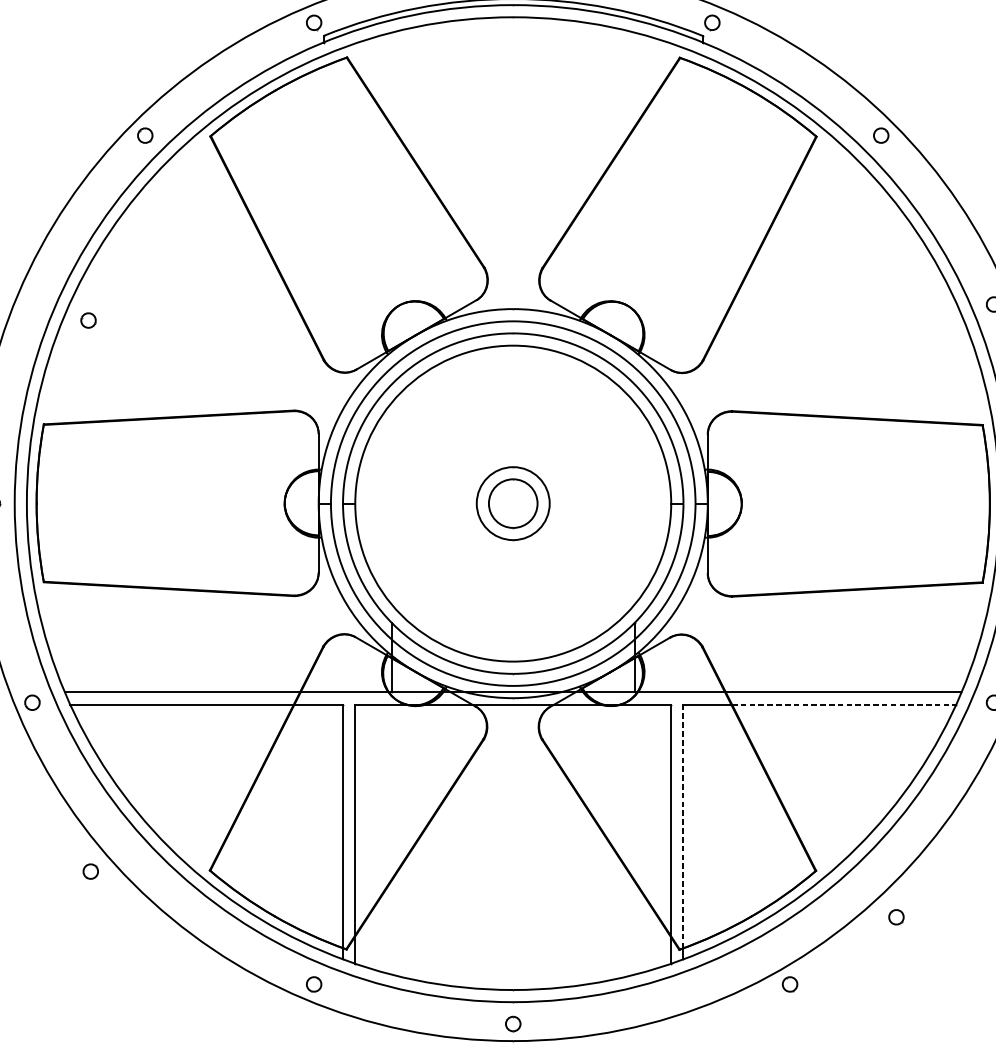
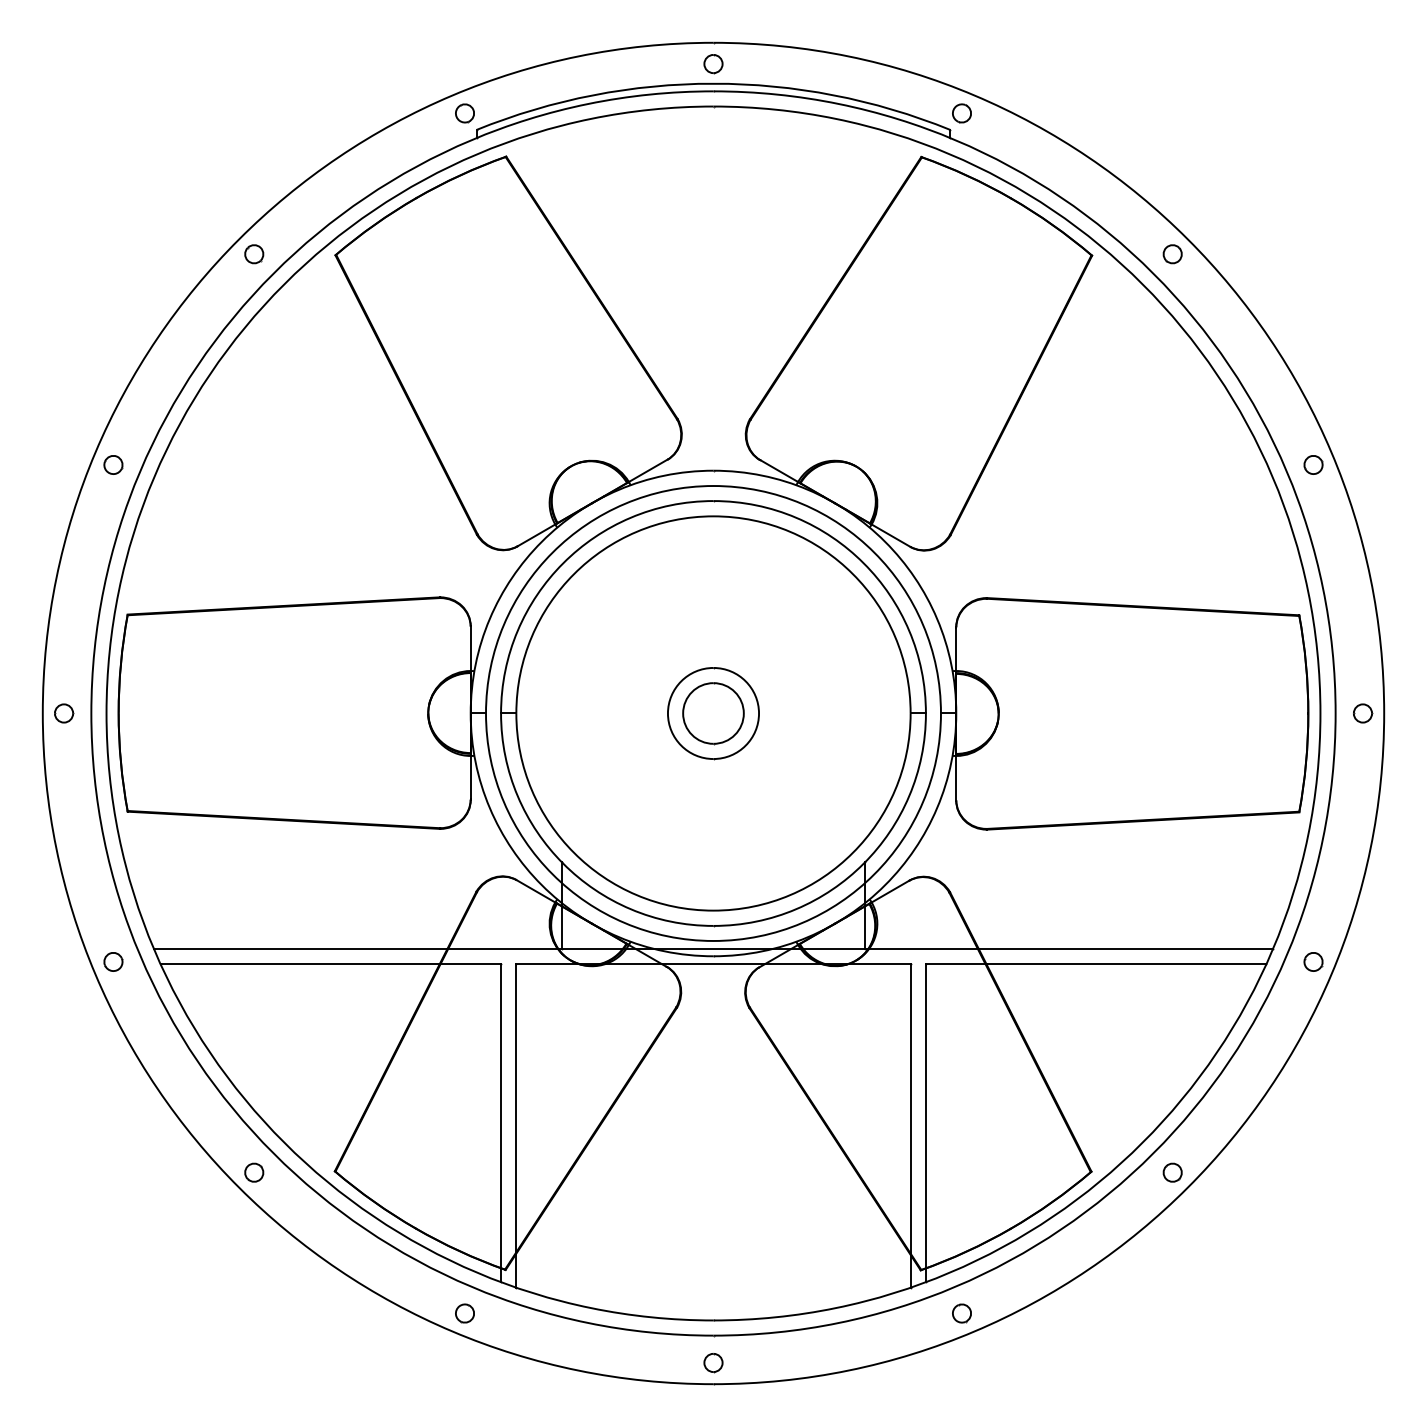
part: (88, 320) -> (113, 464), moved
line: (844, 704) -> (1126, 964), dashed -> solid
line: (683, 825) -> (925, 1115), dashed -> solid
part: (90, 871) -> (254, 1172), moved
part: (896, 917) -> (1172, 1172), moved
part: (789, 984) -> (961, 1313), moved

